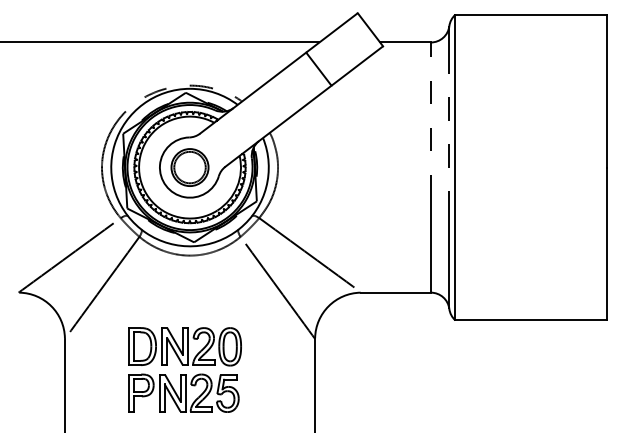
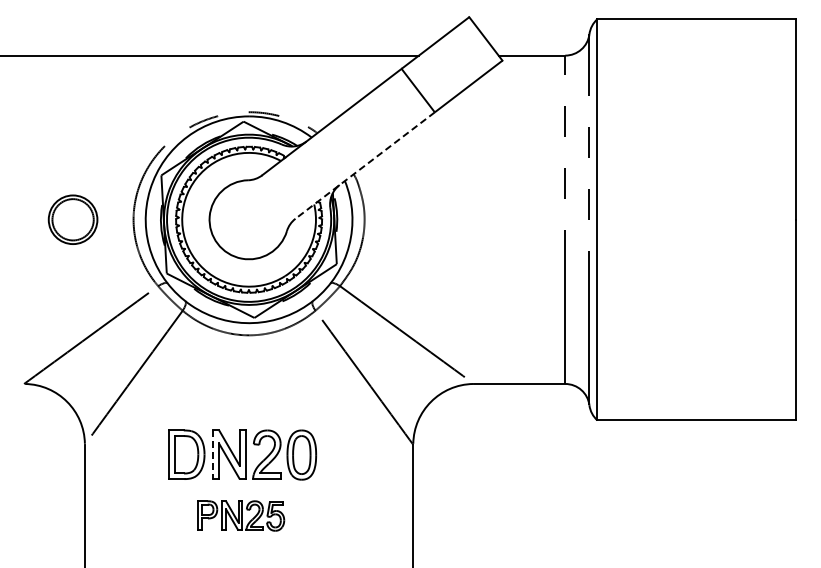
line: (278, 126) -> (365, 165), solid -> dashed
part: (189, 167) -> (72, 219), moved
line: (162, 347) -> (212, 455), solid -> dashed
part: (183, 392) -> (240, 515), size x0.6

